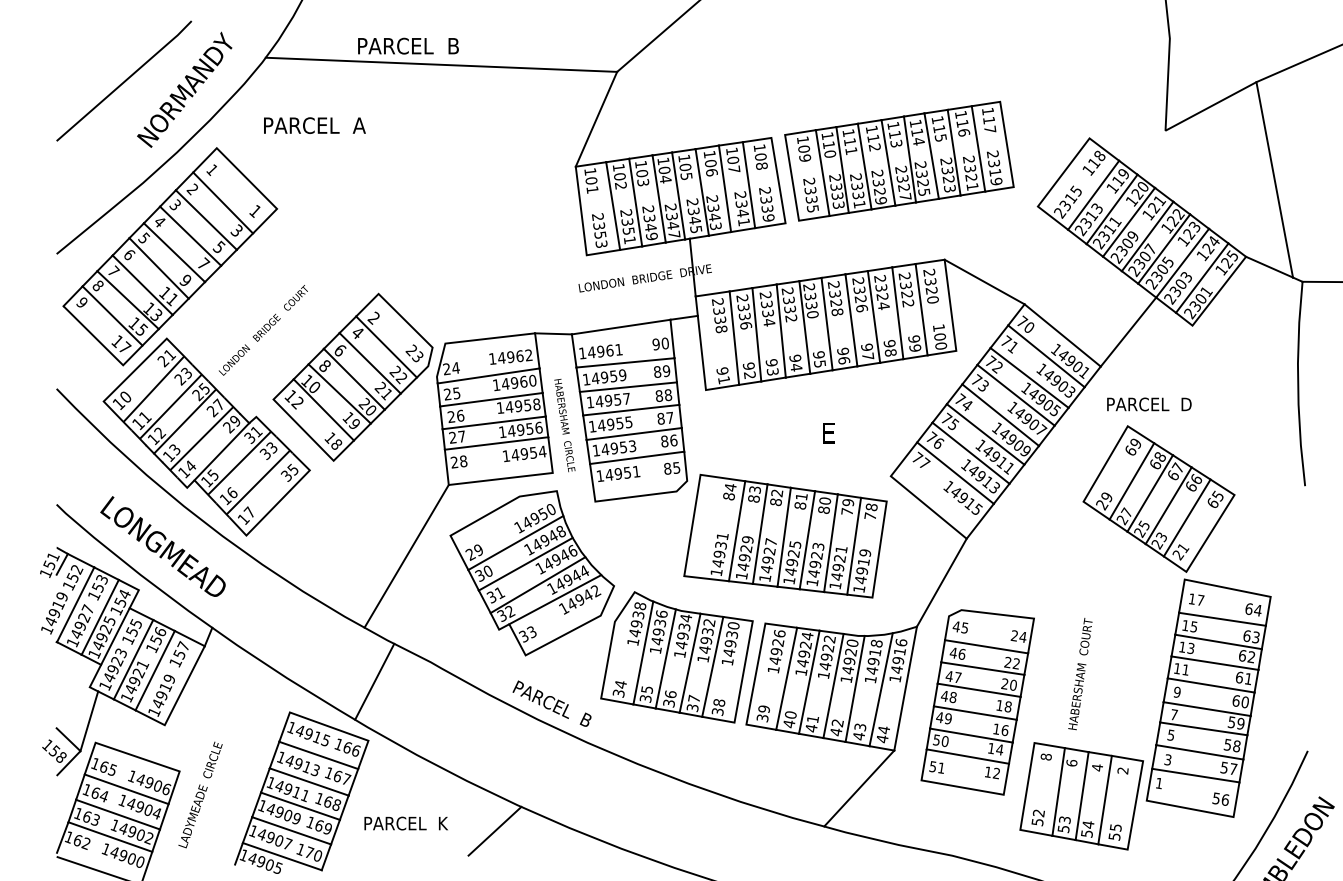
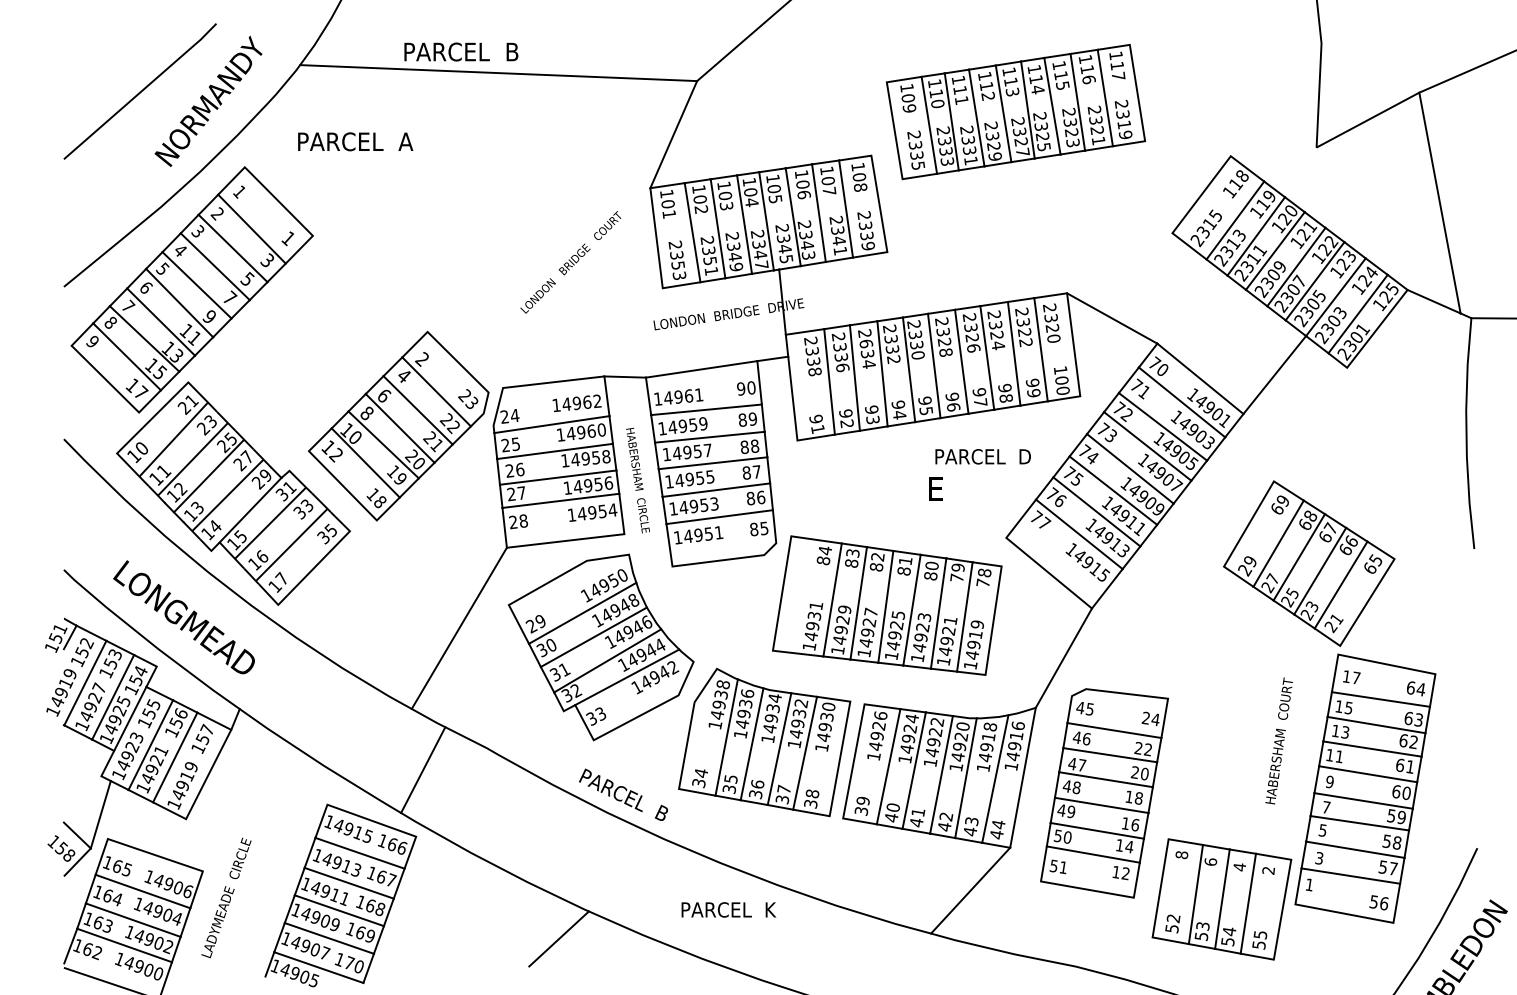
part: (899, 160) -> (1016, 111), moved
text: (766, 304) -> (865, 343), 2334 -> 2634
text: (262, 330) -> (569, 262), moved
text: (1149, 404) -> (983, 456), moved
text: (1080, 674) -> (1279, 741), moved
text: (405, 823) -> (727, 909), moved

